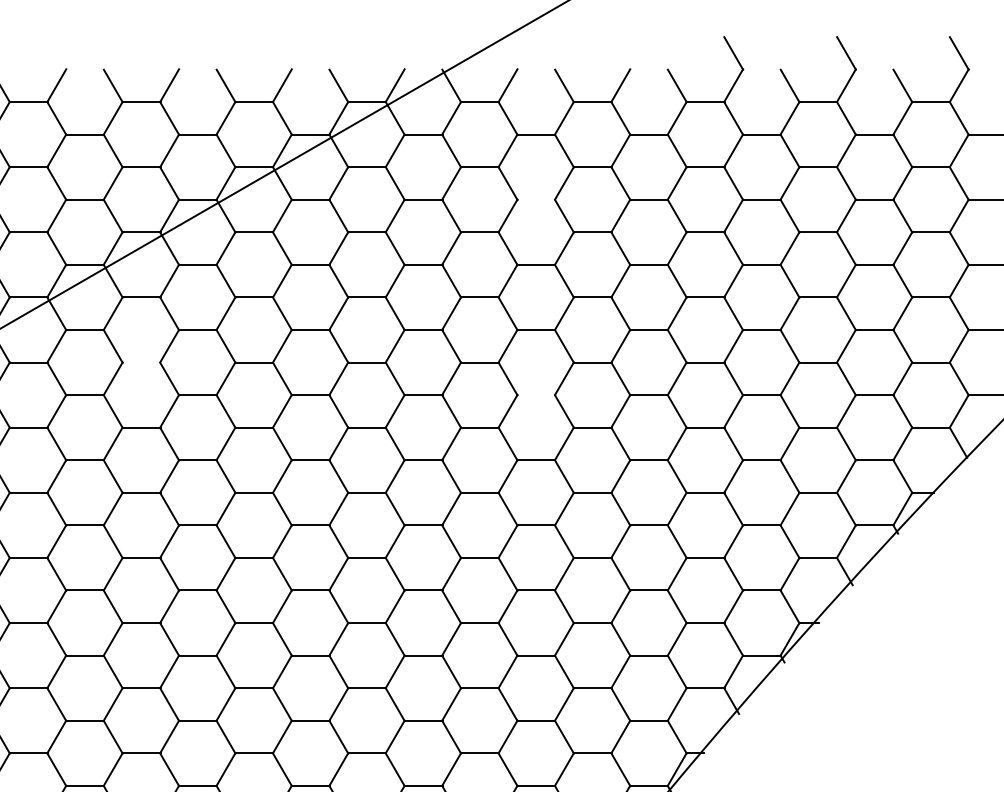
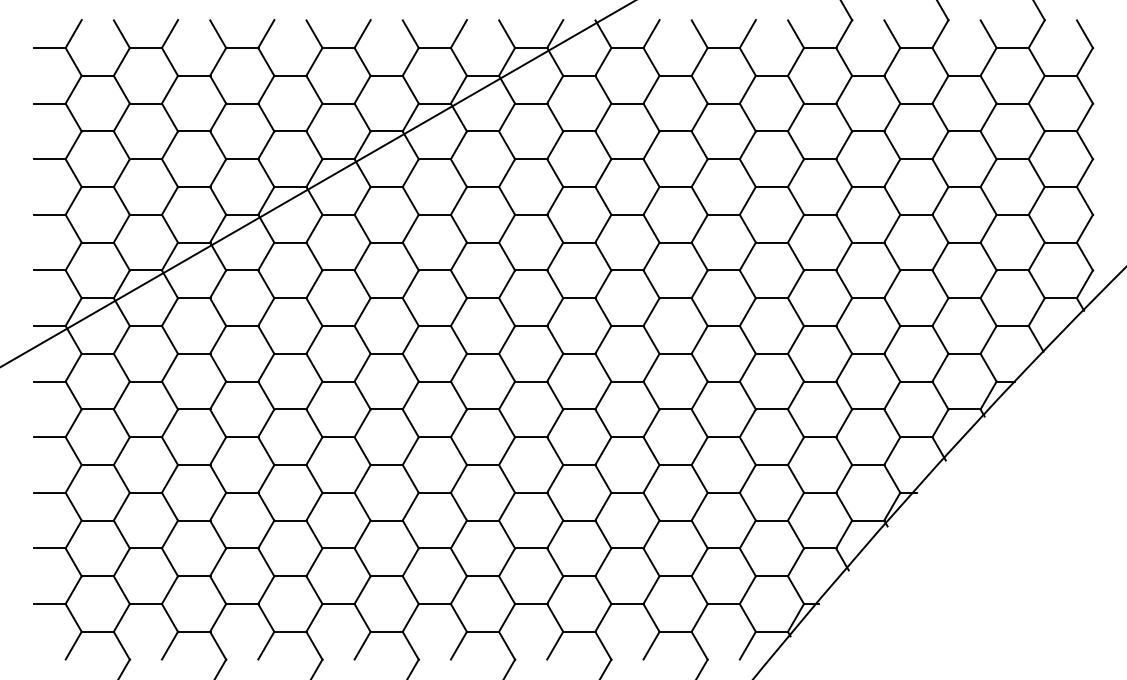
line: (536, 199) -> (675, 131), added
line: (141, 362) -> (338, 270), added
line: (536, 395) -> (675, 298), added

